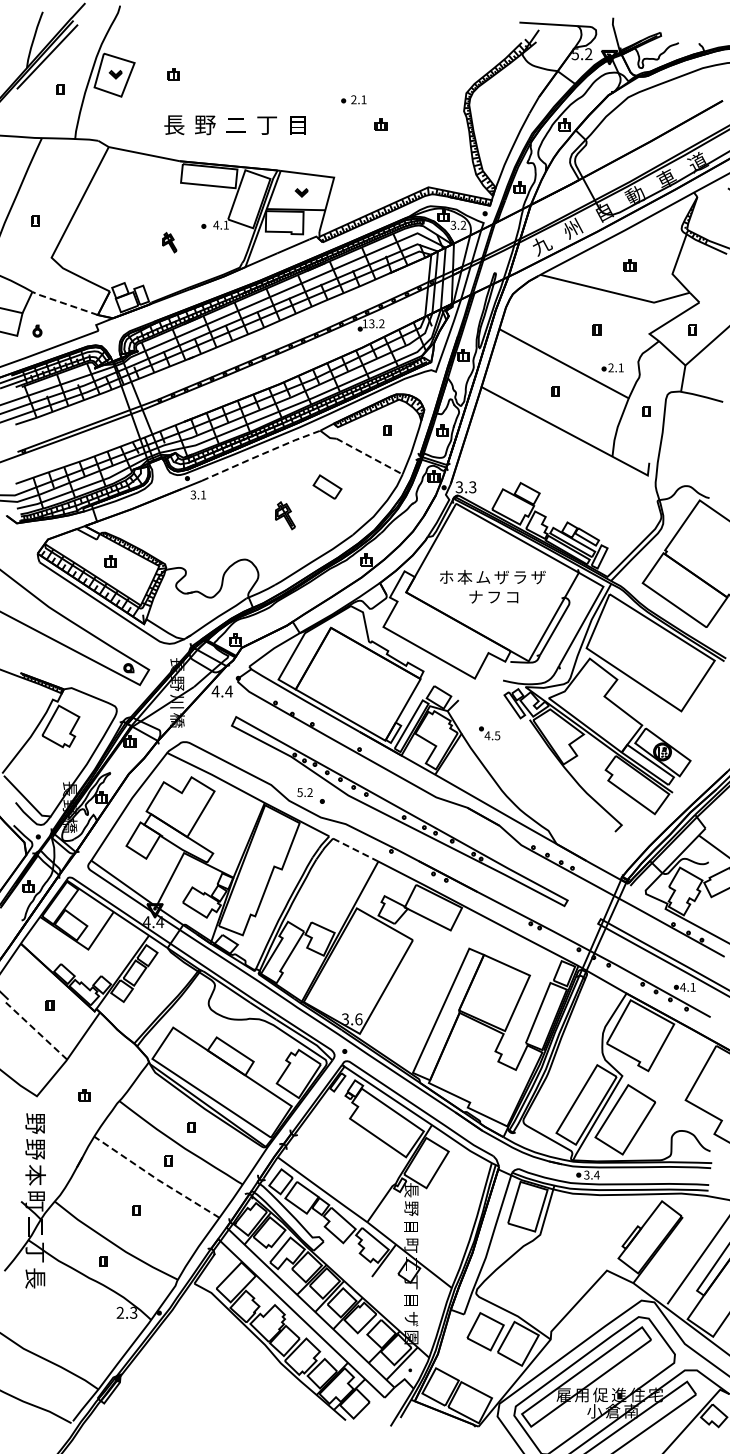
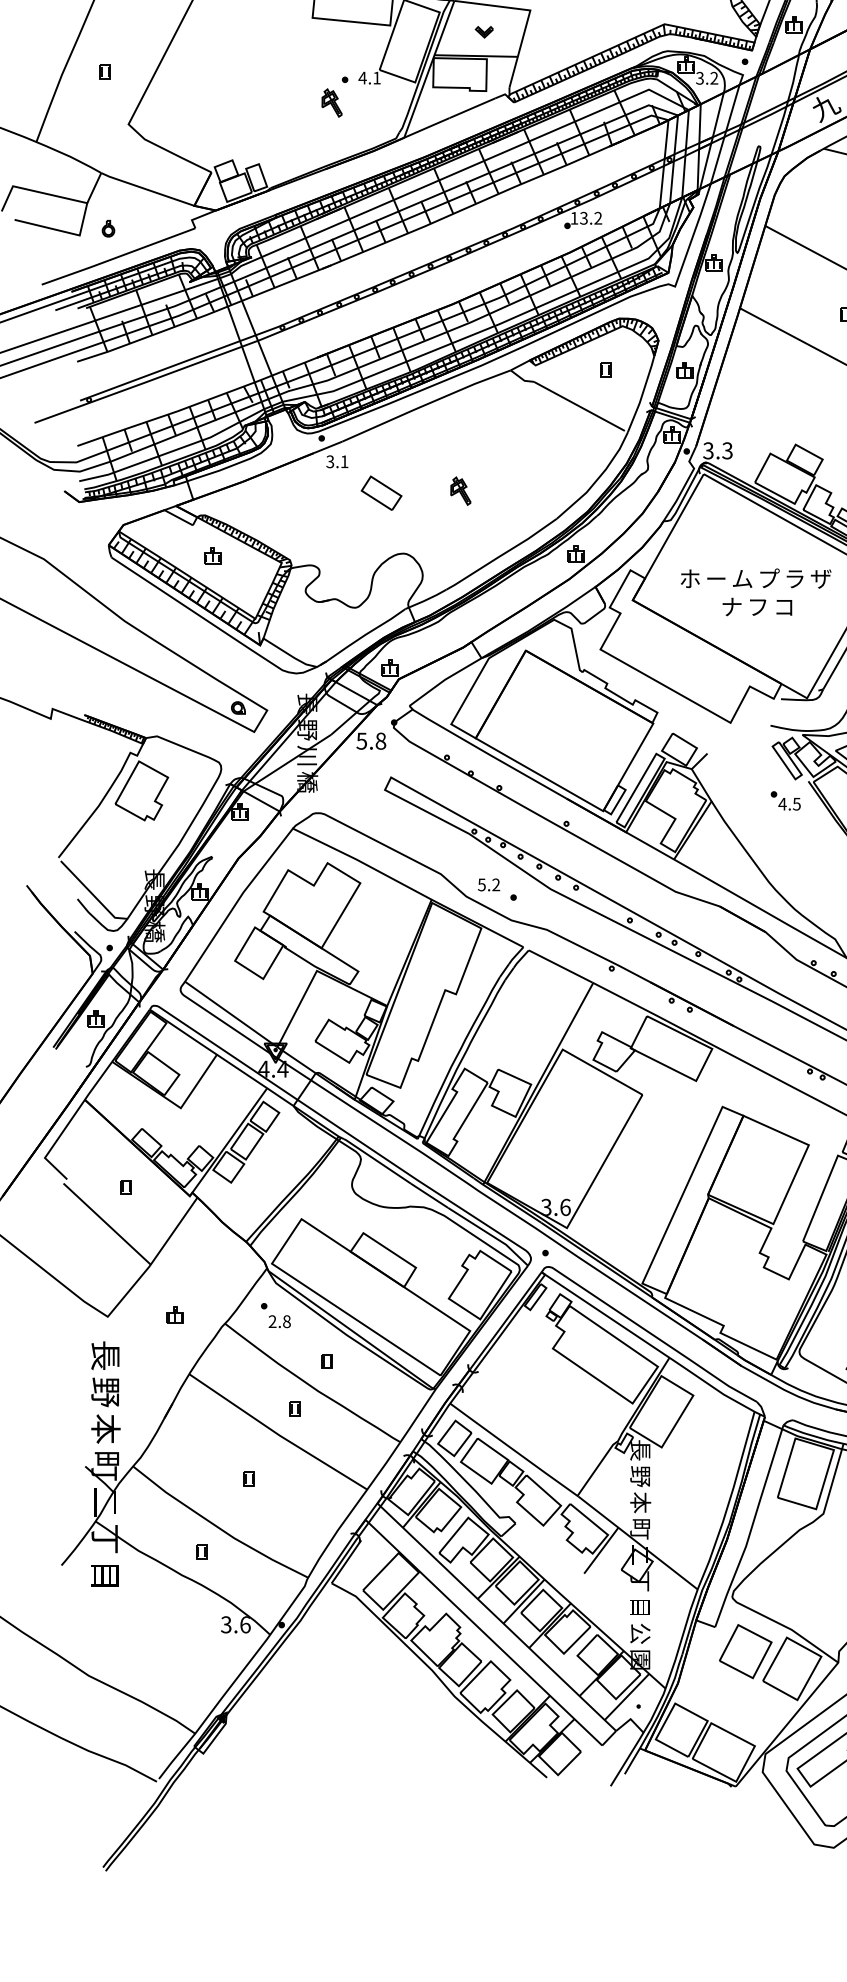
part: (169, 242) -> (331, 102), moved
line: (64, 303) -> (146, 189), dashed -> solid
line: (261, 454) -> (427, 404), dashed -> solid
line: (368, 455) -> (579, 405), dashed -> solid
part: (327, 486) -> (381, 492), moved
part: (284, 515) -> (459, 490), size x0.71
text: (464, 577) -> (715, 579), 本 -> ー
text: (501, 577) -> (768, 579), ザ -> プ
text: (221, 691) -> (370, 741), 4.4 -> 5.8
part: (489, 733) -> (785, 800), moved
line: (355, 850) -> (560, 967), dashed -> solid
line: (36, 1031) -> (107, 1224), dashed -> solid
part: (154, 1095) -> (274, 1315), added
text: (35, 1123) -> (105, 1355), 野 -> 長
line: (155, 1178) -> (276, 1433), dashed -> solid
text: (411, 1226) -> (640, 1501), 目 -> 本
text: (35, 1278) -> (105, 1575), 長 -> 目
text: (126, 1312) -> (235, 1624), 2.3 -> 3.6
text: (411, 1319) -> (640, 1634), ザ -> 公

